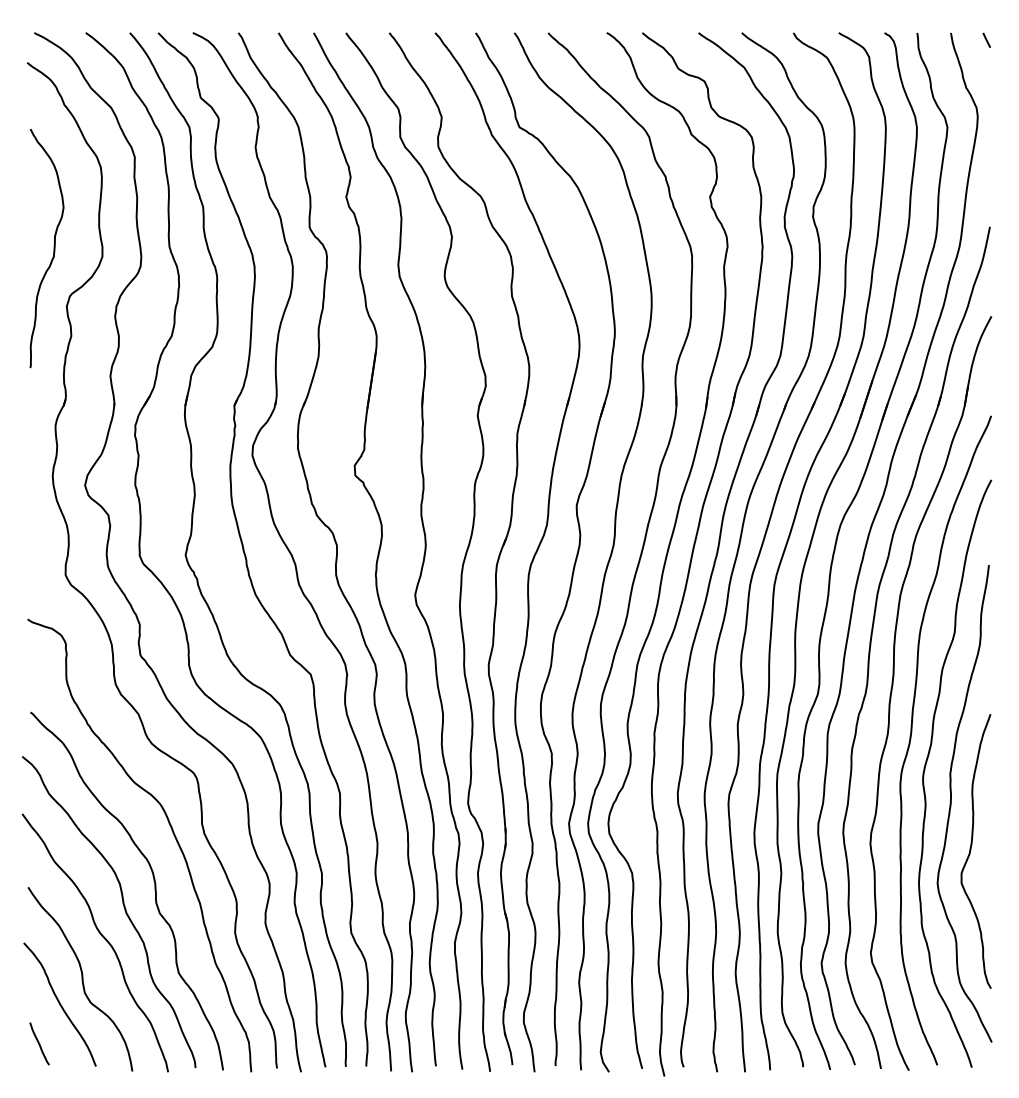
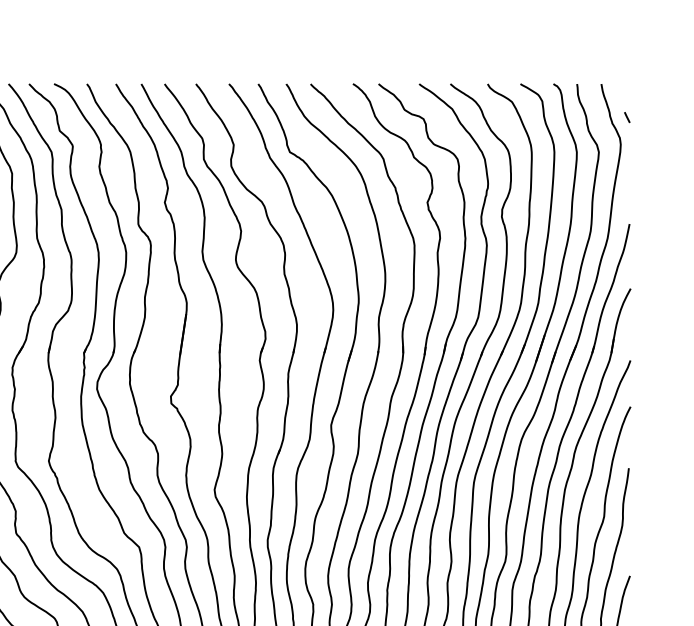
line: (986, 39) -> (627, 116), moved

